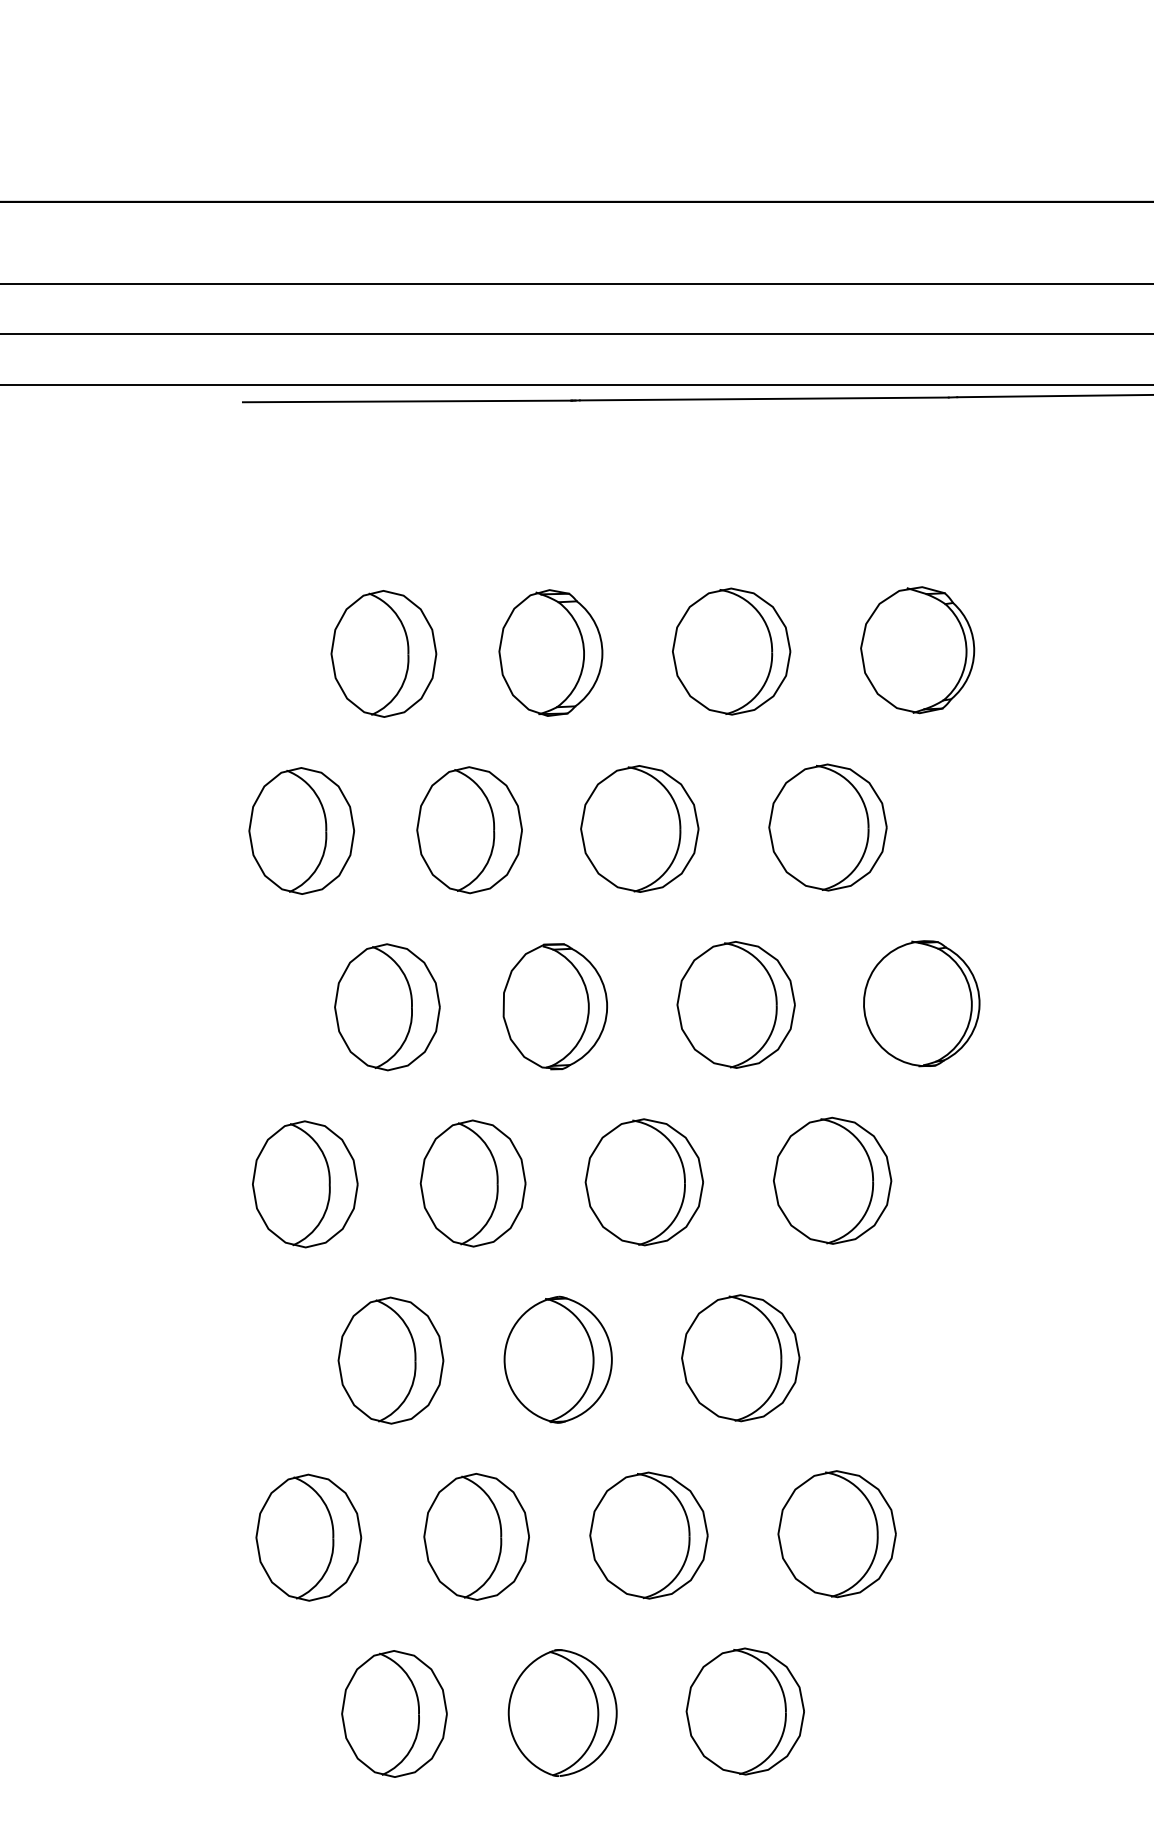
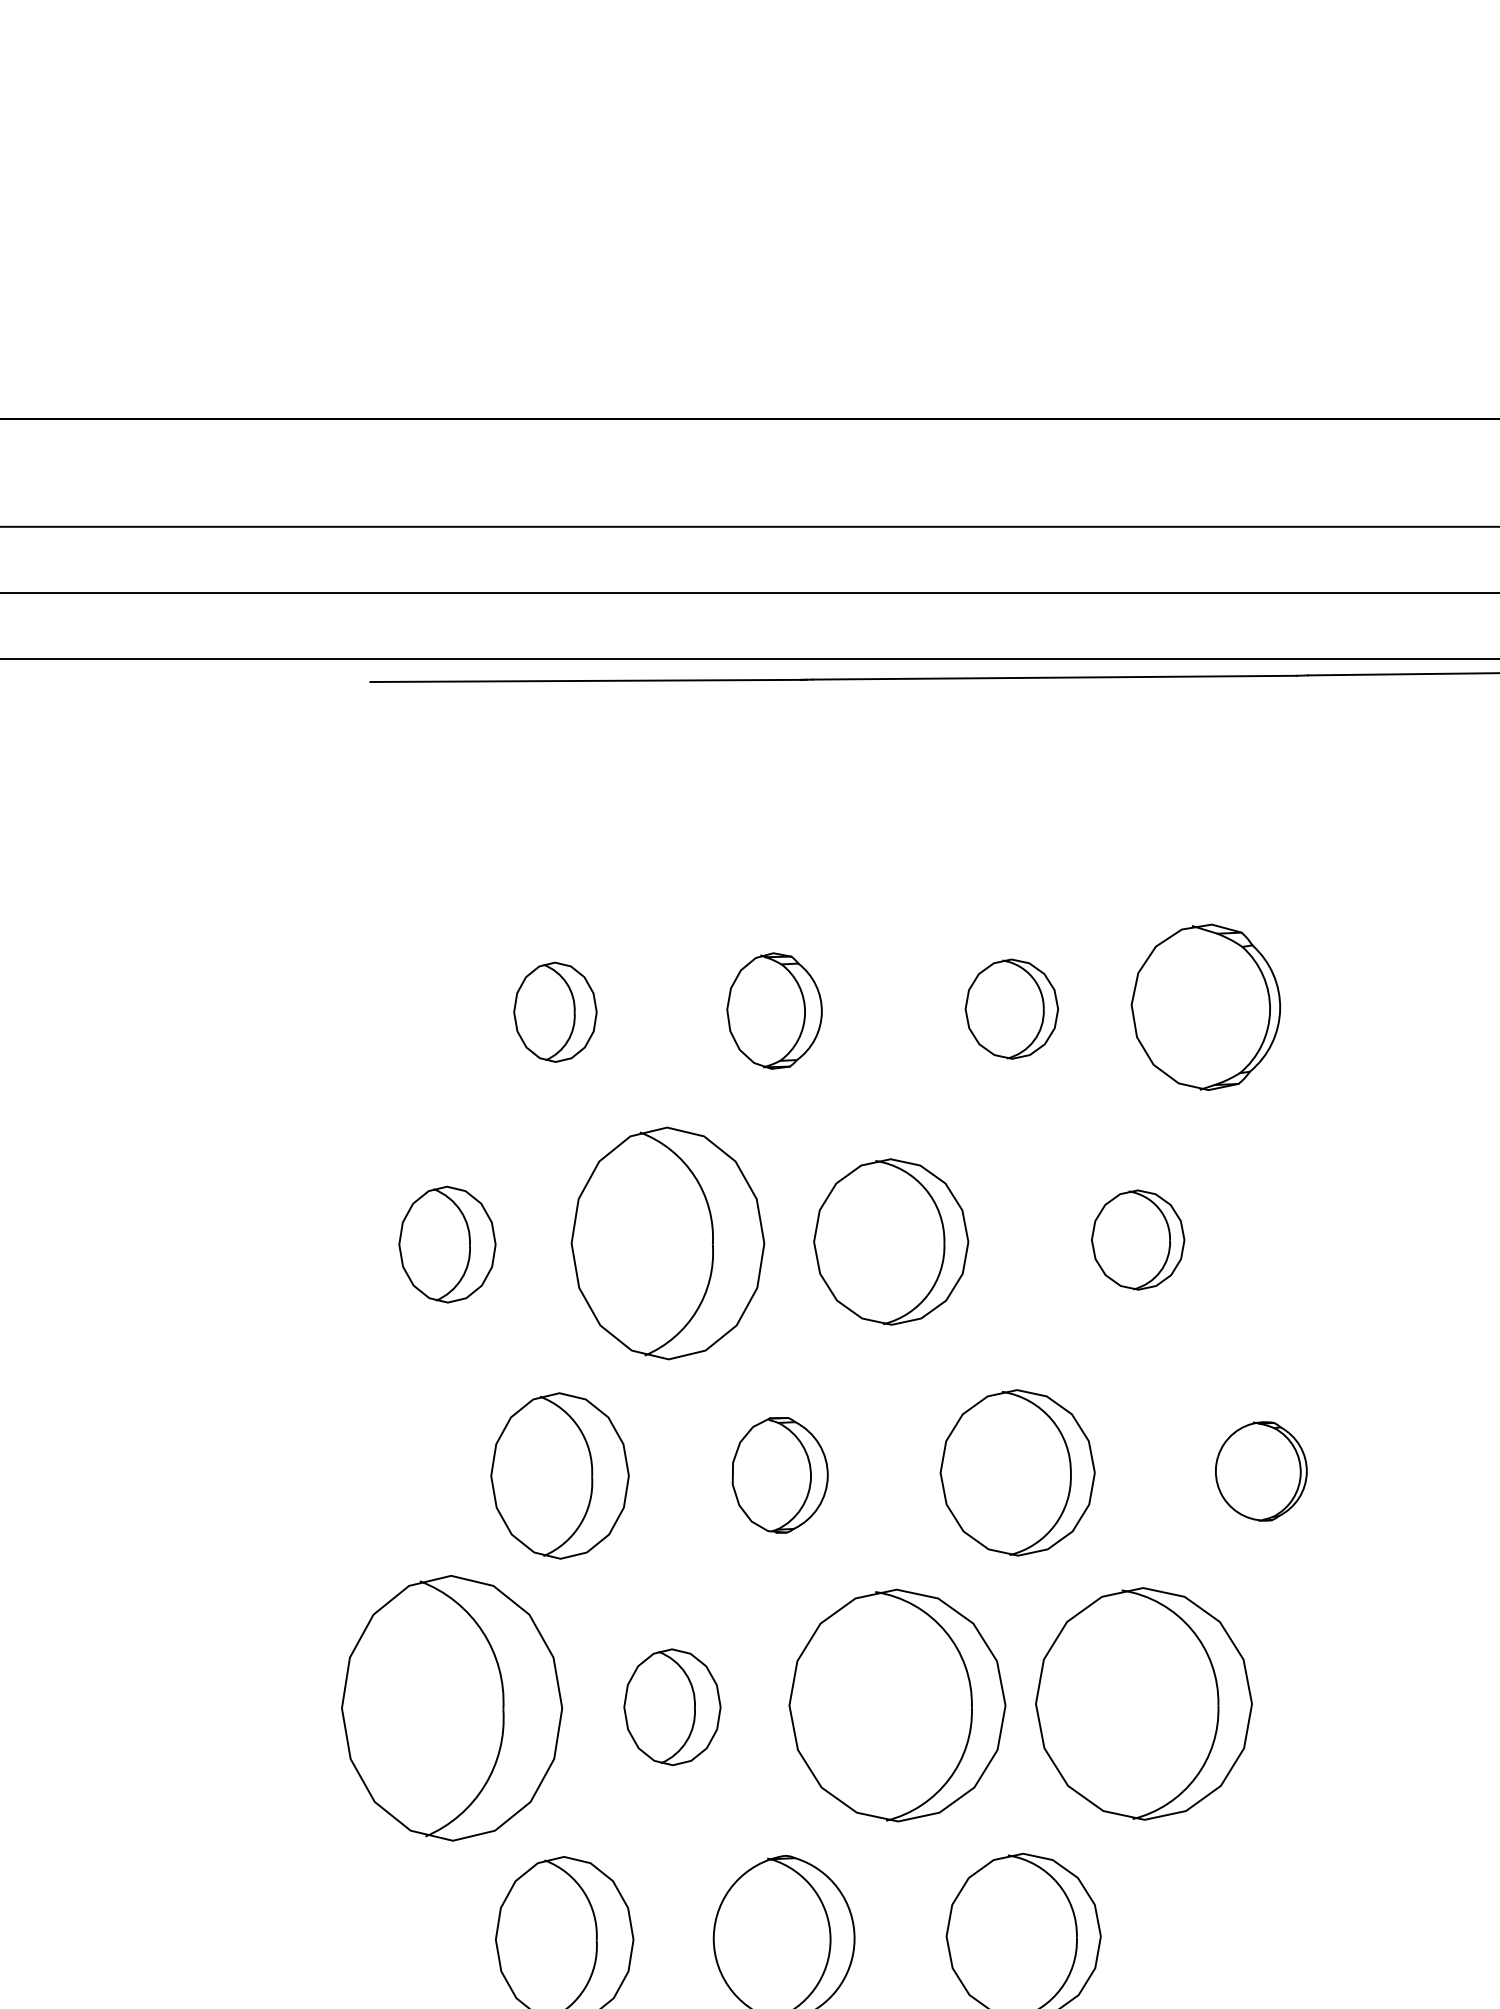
part: (917, 650) -> (1205, 1007), moved
part: (731, 651) -> (1011, 1009), size x0.6
part: (550, 652) -> (774, 1010), size x0.7
part: (383, 653) -> (554, 1011), size x0.6
part: (827, 827) -> (1137, 1240), size x0.6
part: (301, 830) -> (447, 1243), size x0.7
part: (469, 830) -> (667, 1243), size x1.4
part: (921, 1003) -> (1260, 1471), size x0.6
part: (554, 1006) -> (779, 1474), size x0.7
part: (832, 1180) -> (1144, 1703), size x1.4
part: (643, 1182) -> (896, 1705), size x1.4
part: (472, 1183) -> (671, 1707), size x0.7
part: (305, 1184) -> (452, 1708), size x1.6

